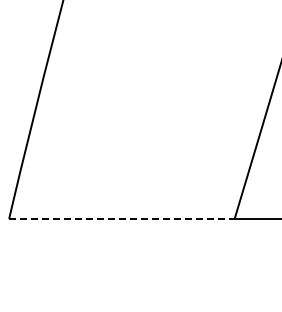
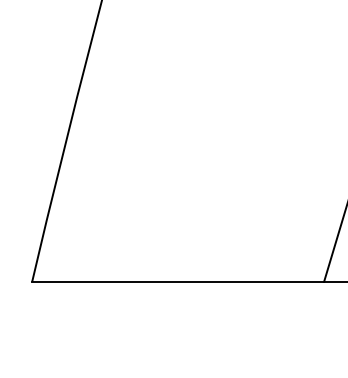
line: (121, 218) -> (177, 281), dashed -> solid

